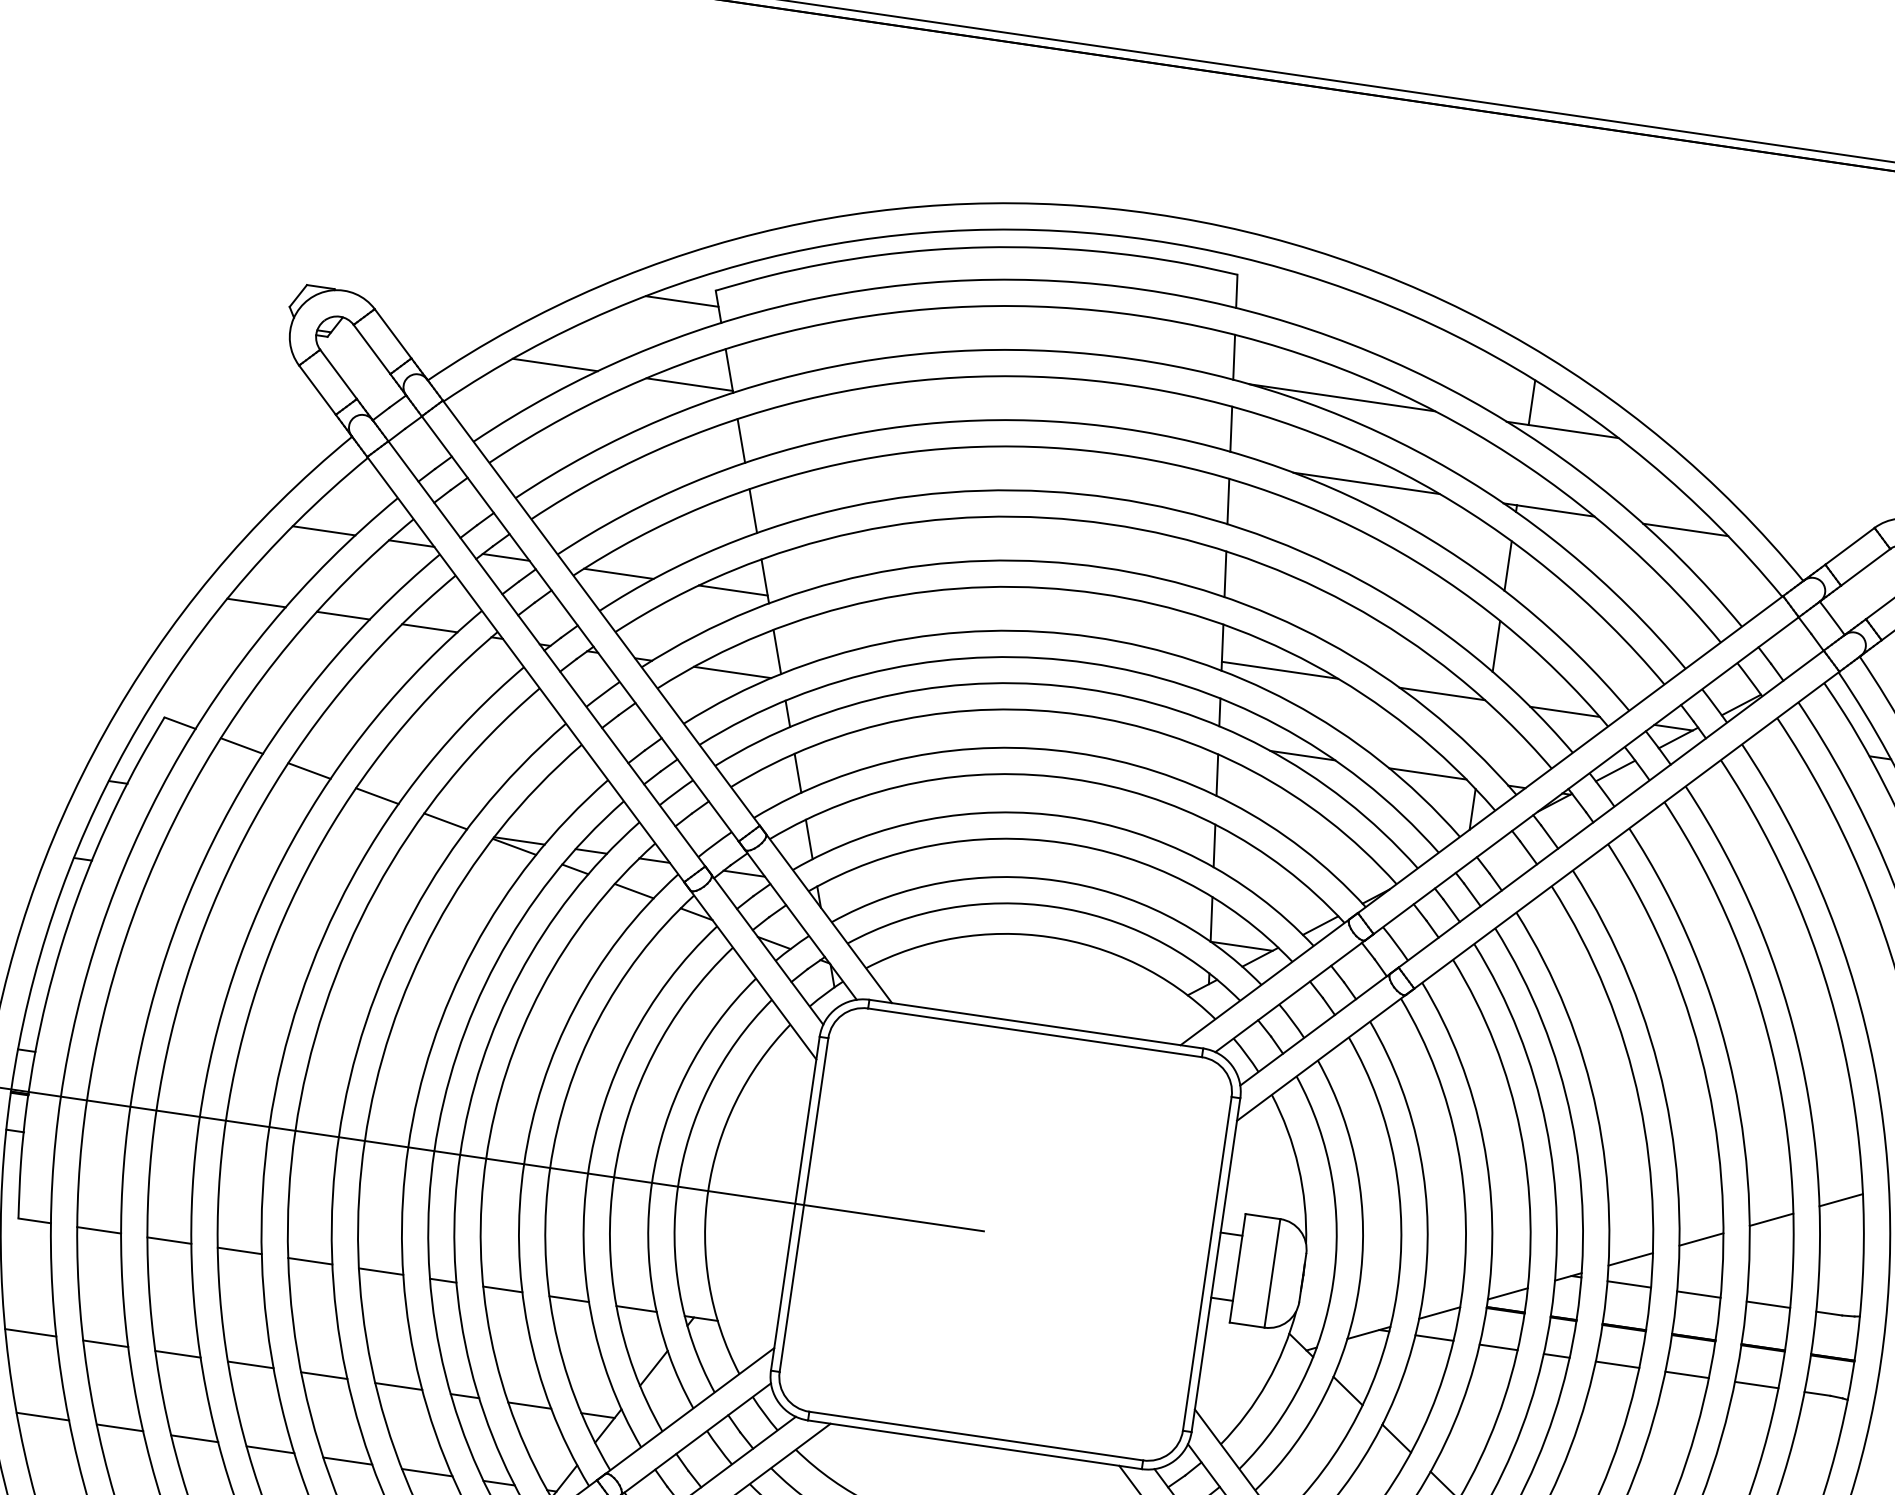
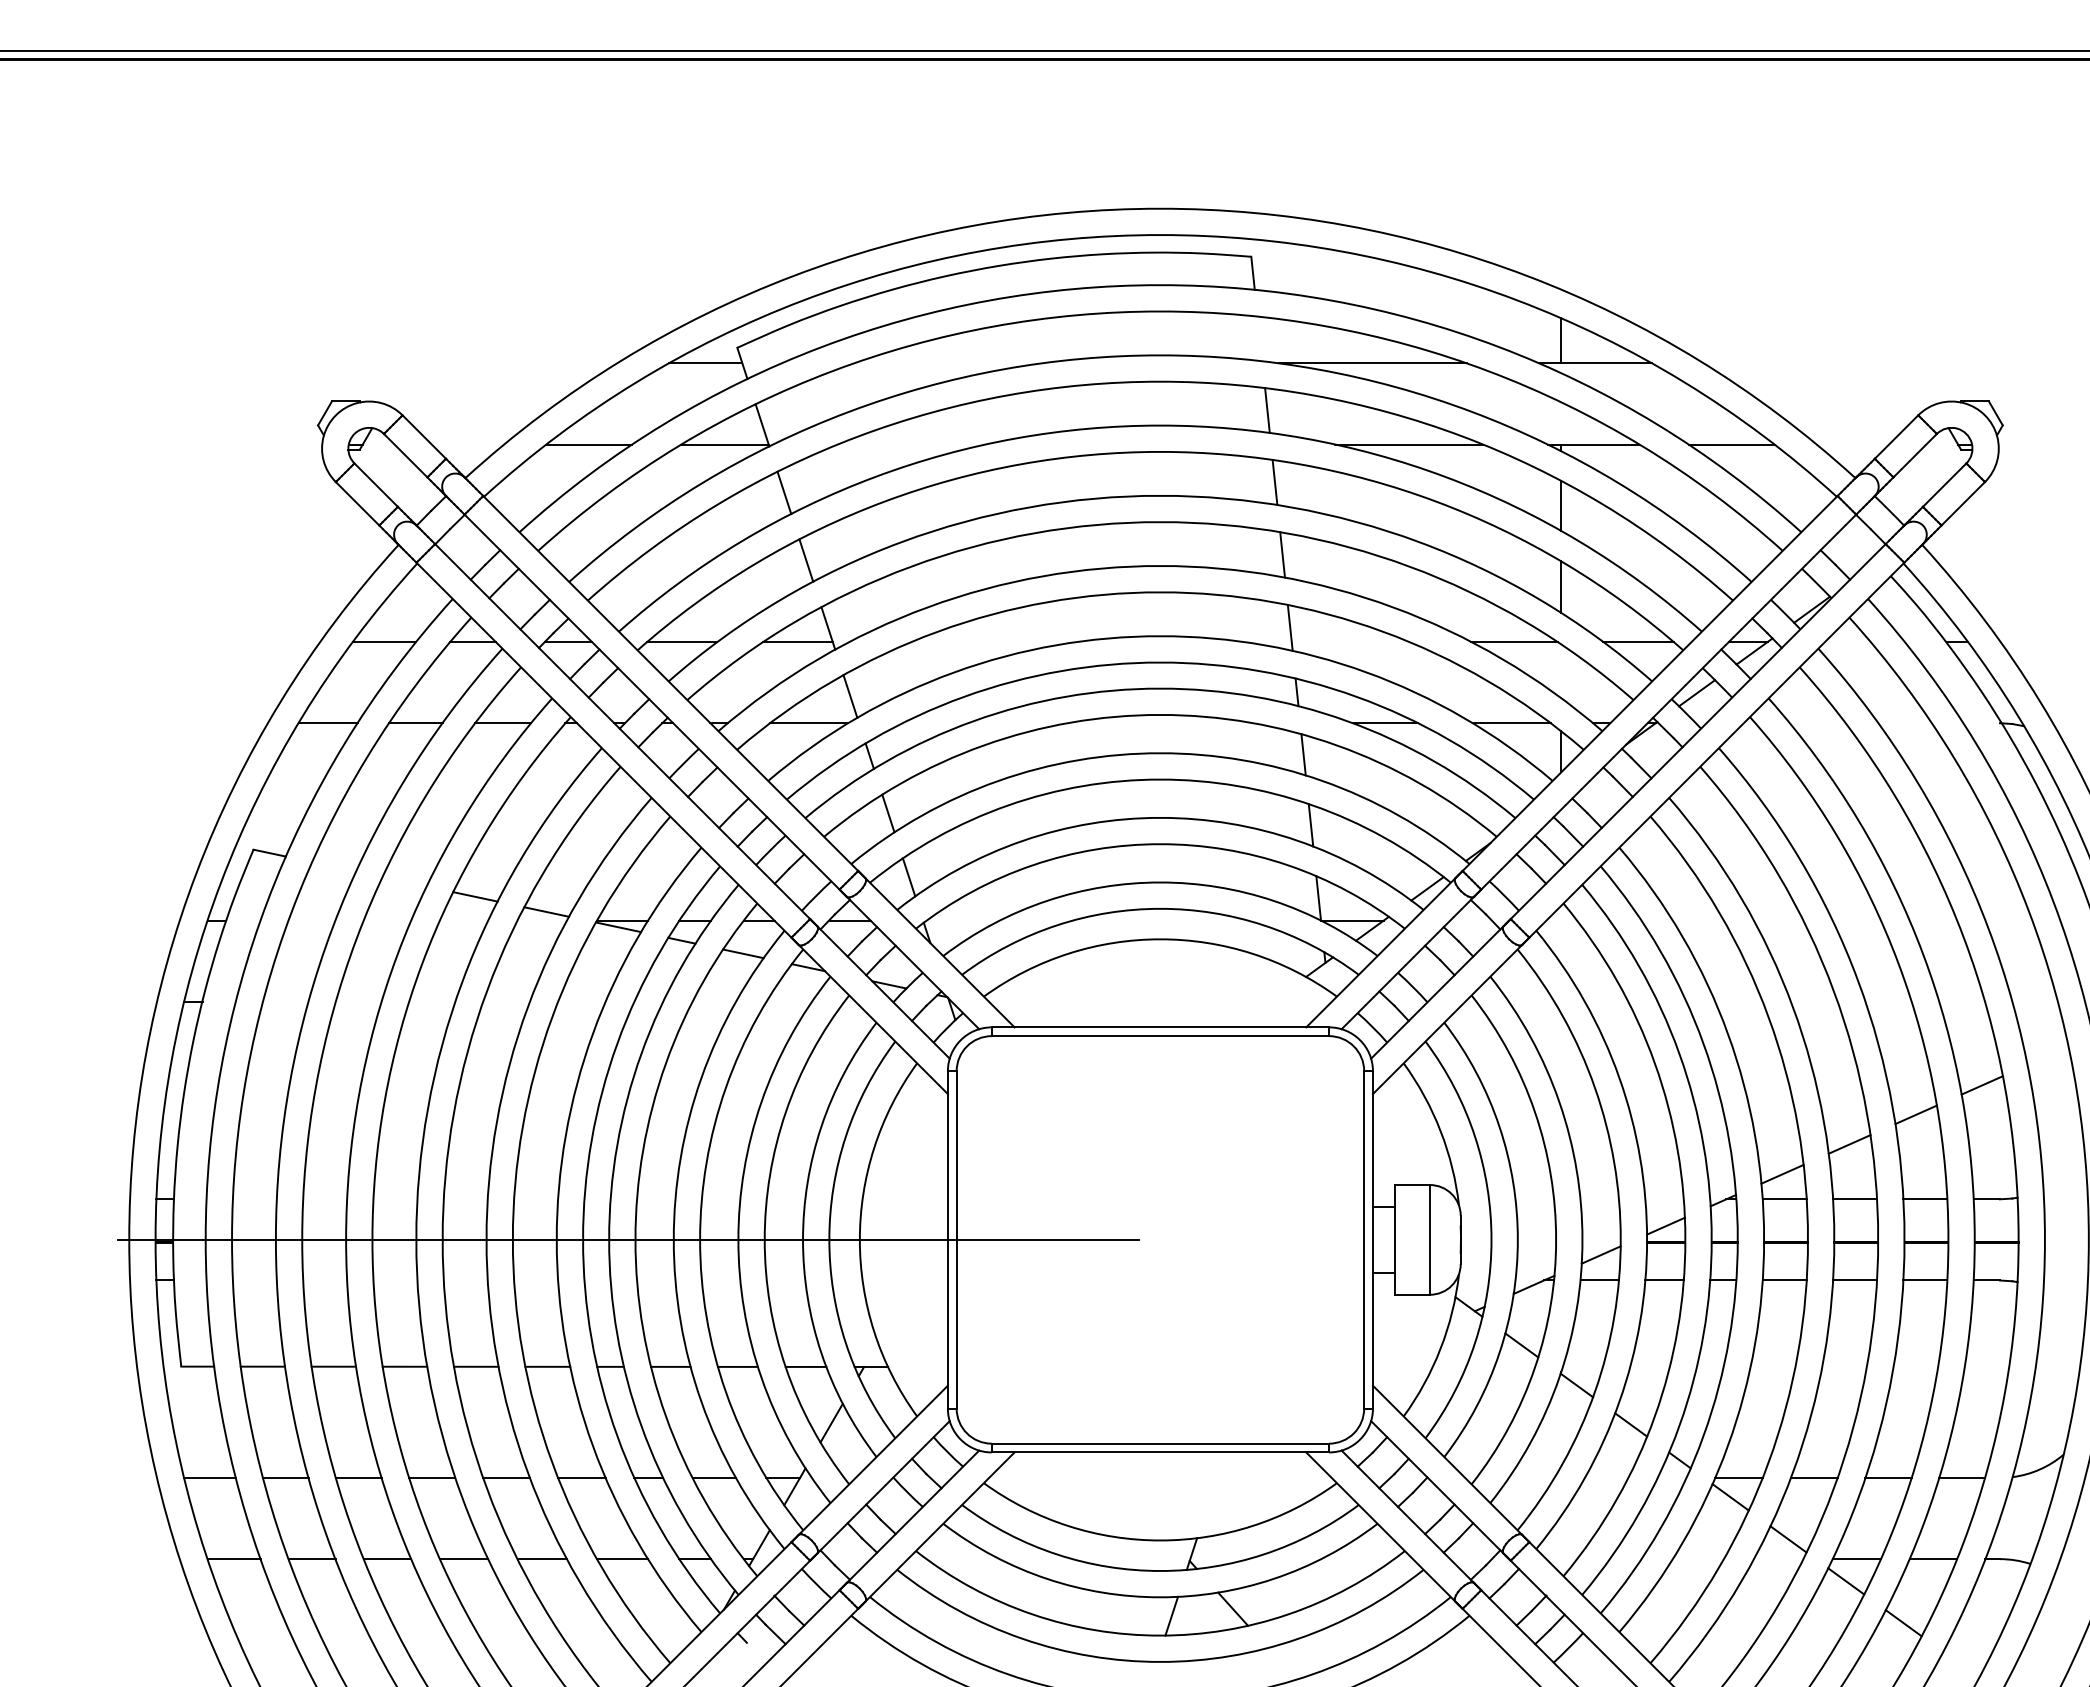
line: (1233, 356) -> (1259, 338), removed
line: (1279, 670) -> (1350, 642), removed
line: (242, 745) -> (334, 866), removed
line: (309, 770) -> (404, 881), removed

